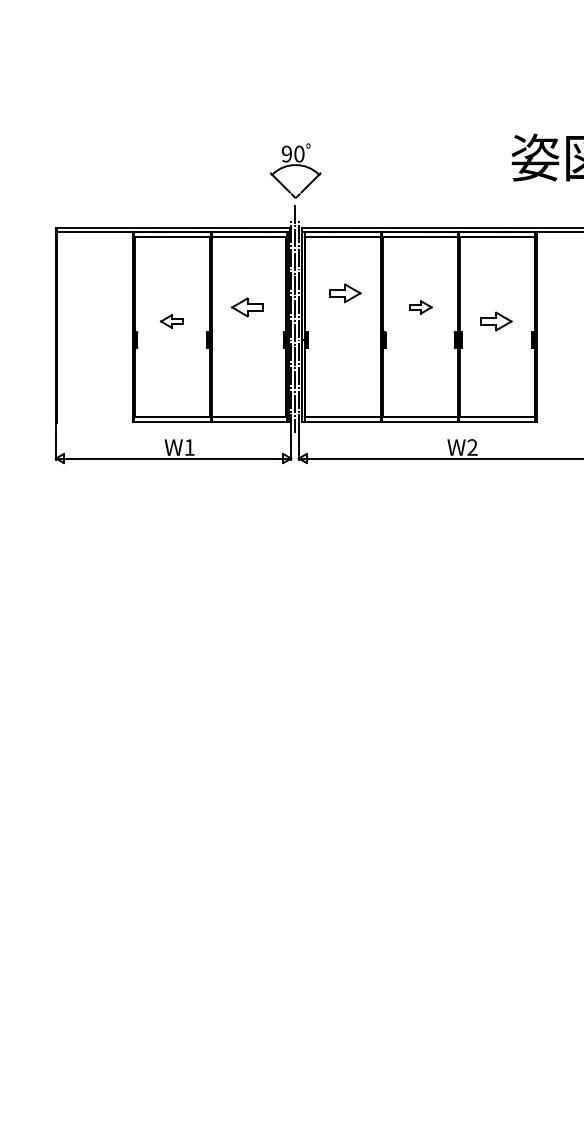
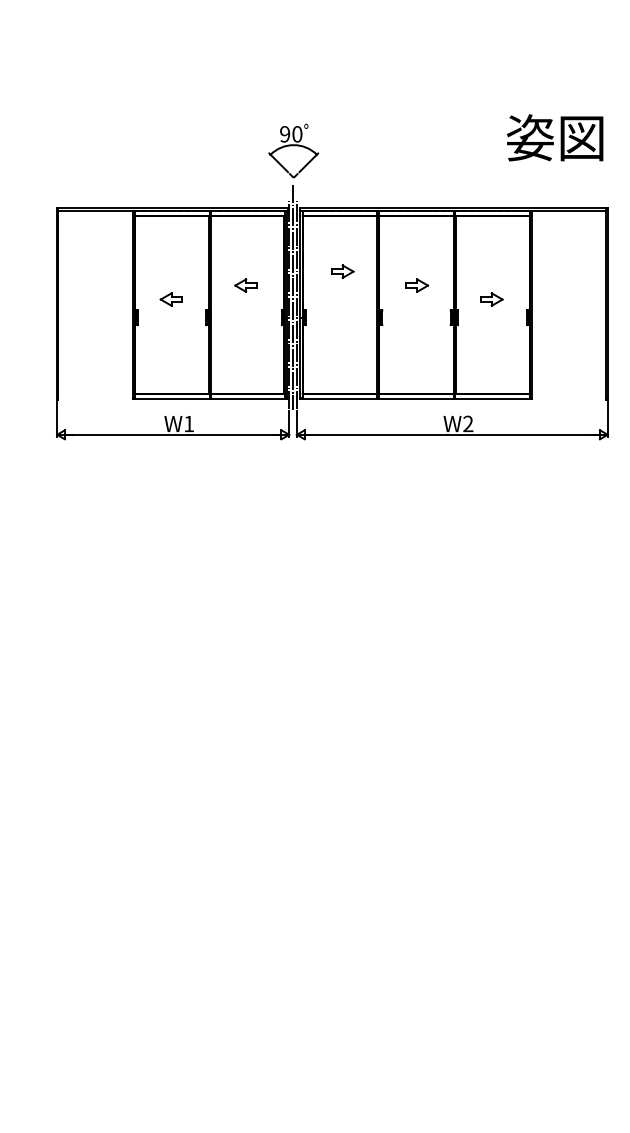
part: (345, 293) -> (342, 271), size x0.71
part: (246, 307) -> (245, 285), size x0.71
part: (496, 321) -> (491, 299), size x0.71

